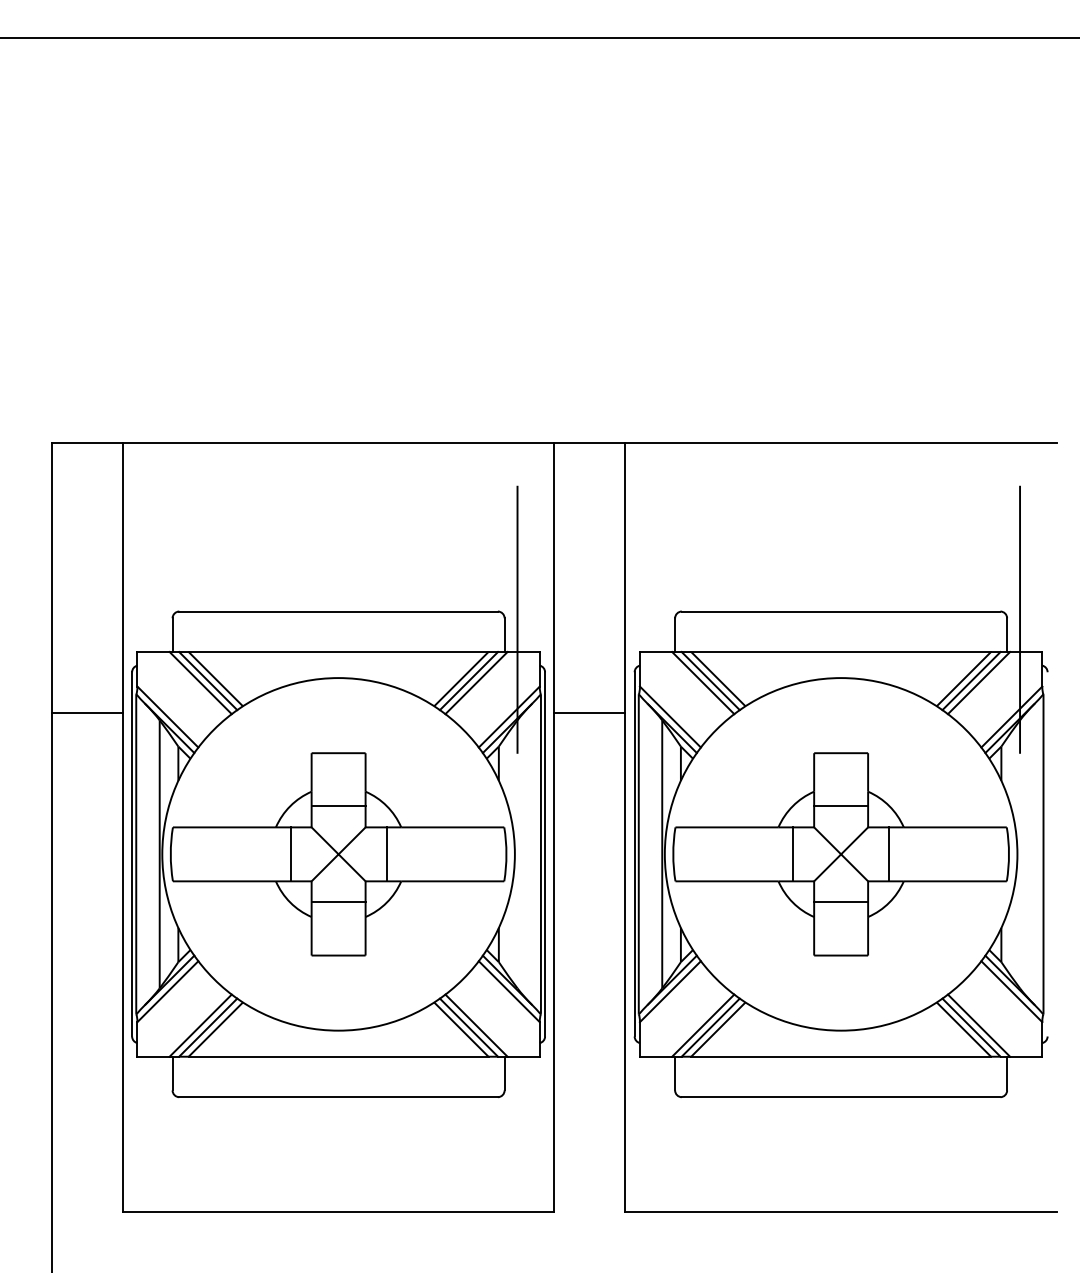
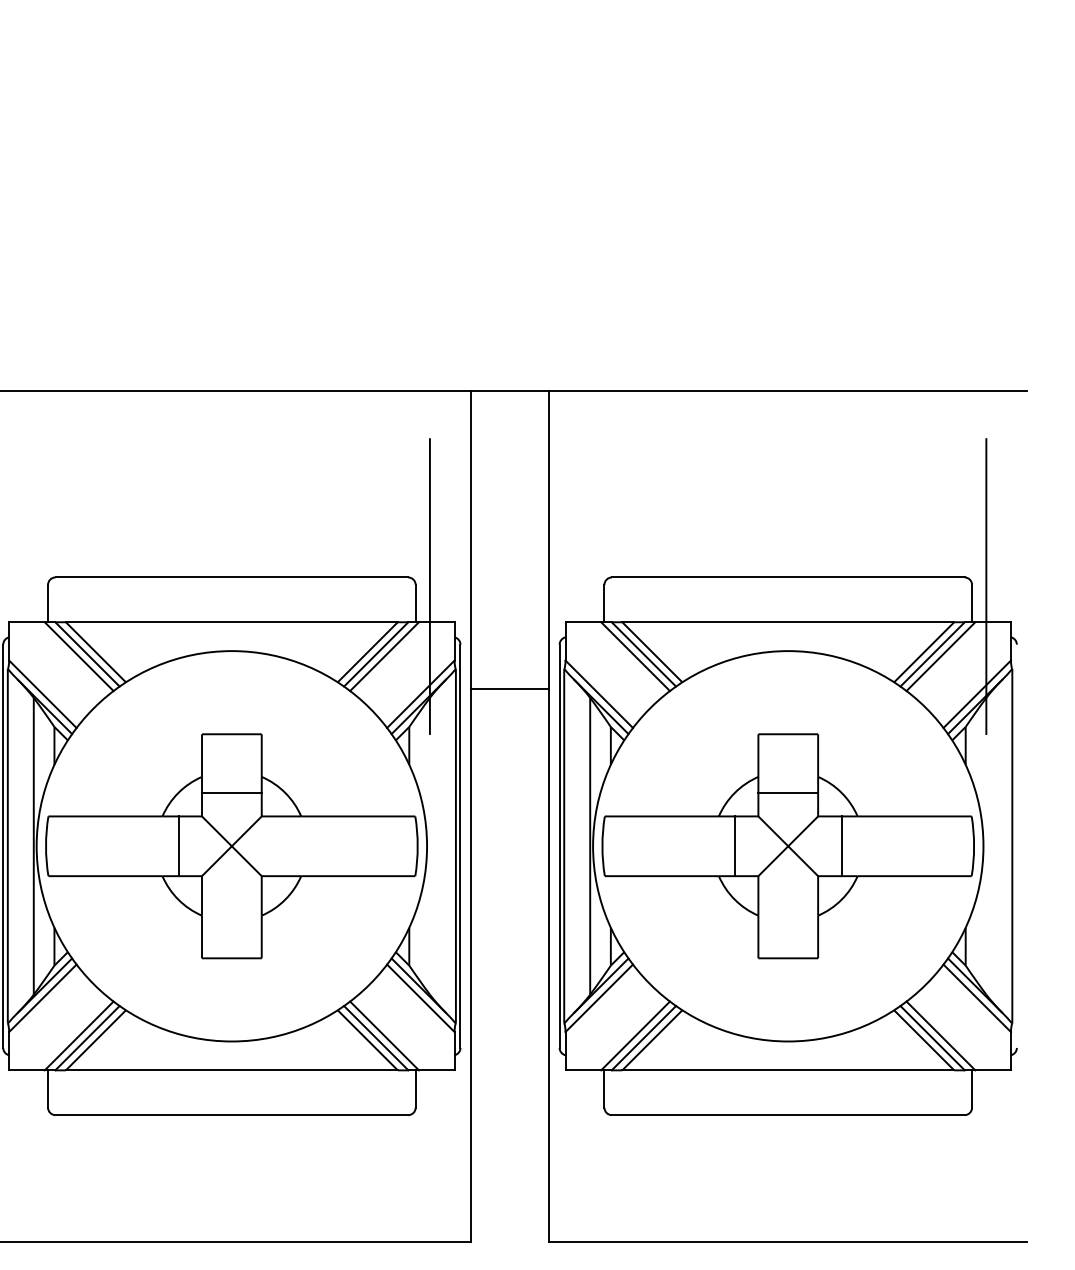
line: (386, 854) -> (284, 846), removed
line: (338, 902) -> (231, 899), removed
line: (841, 902) -> (788, 899), removed

